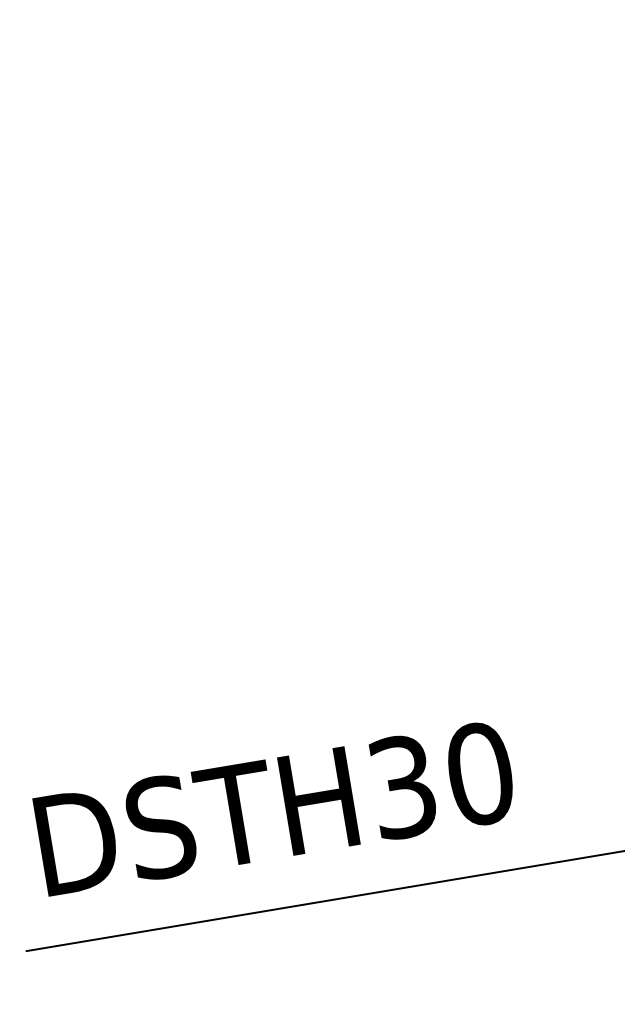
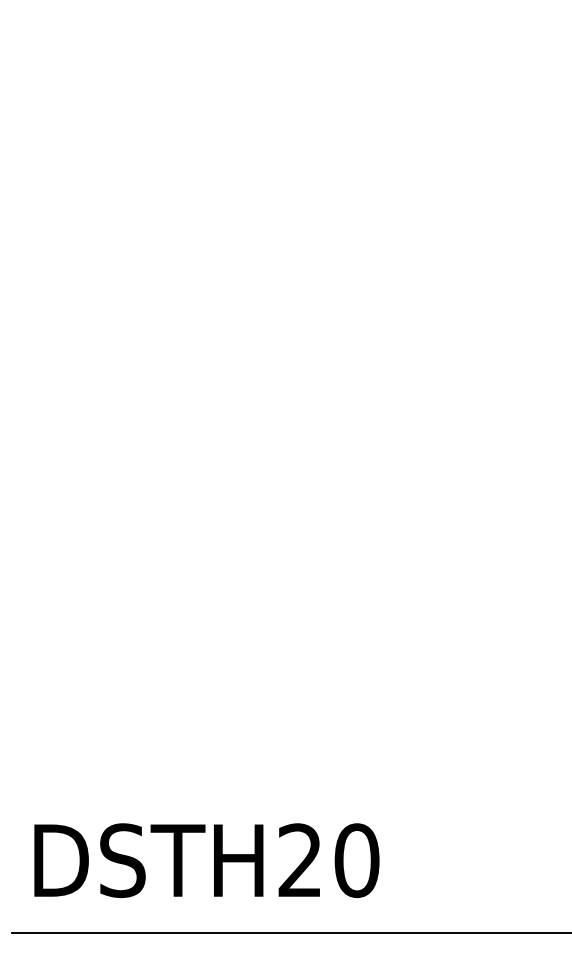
text: (401, 786) -> (299, 860), DSTH30 -> DSTH20

